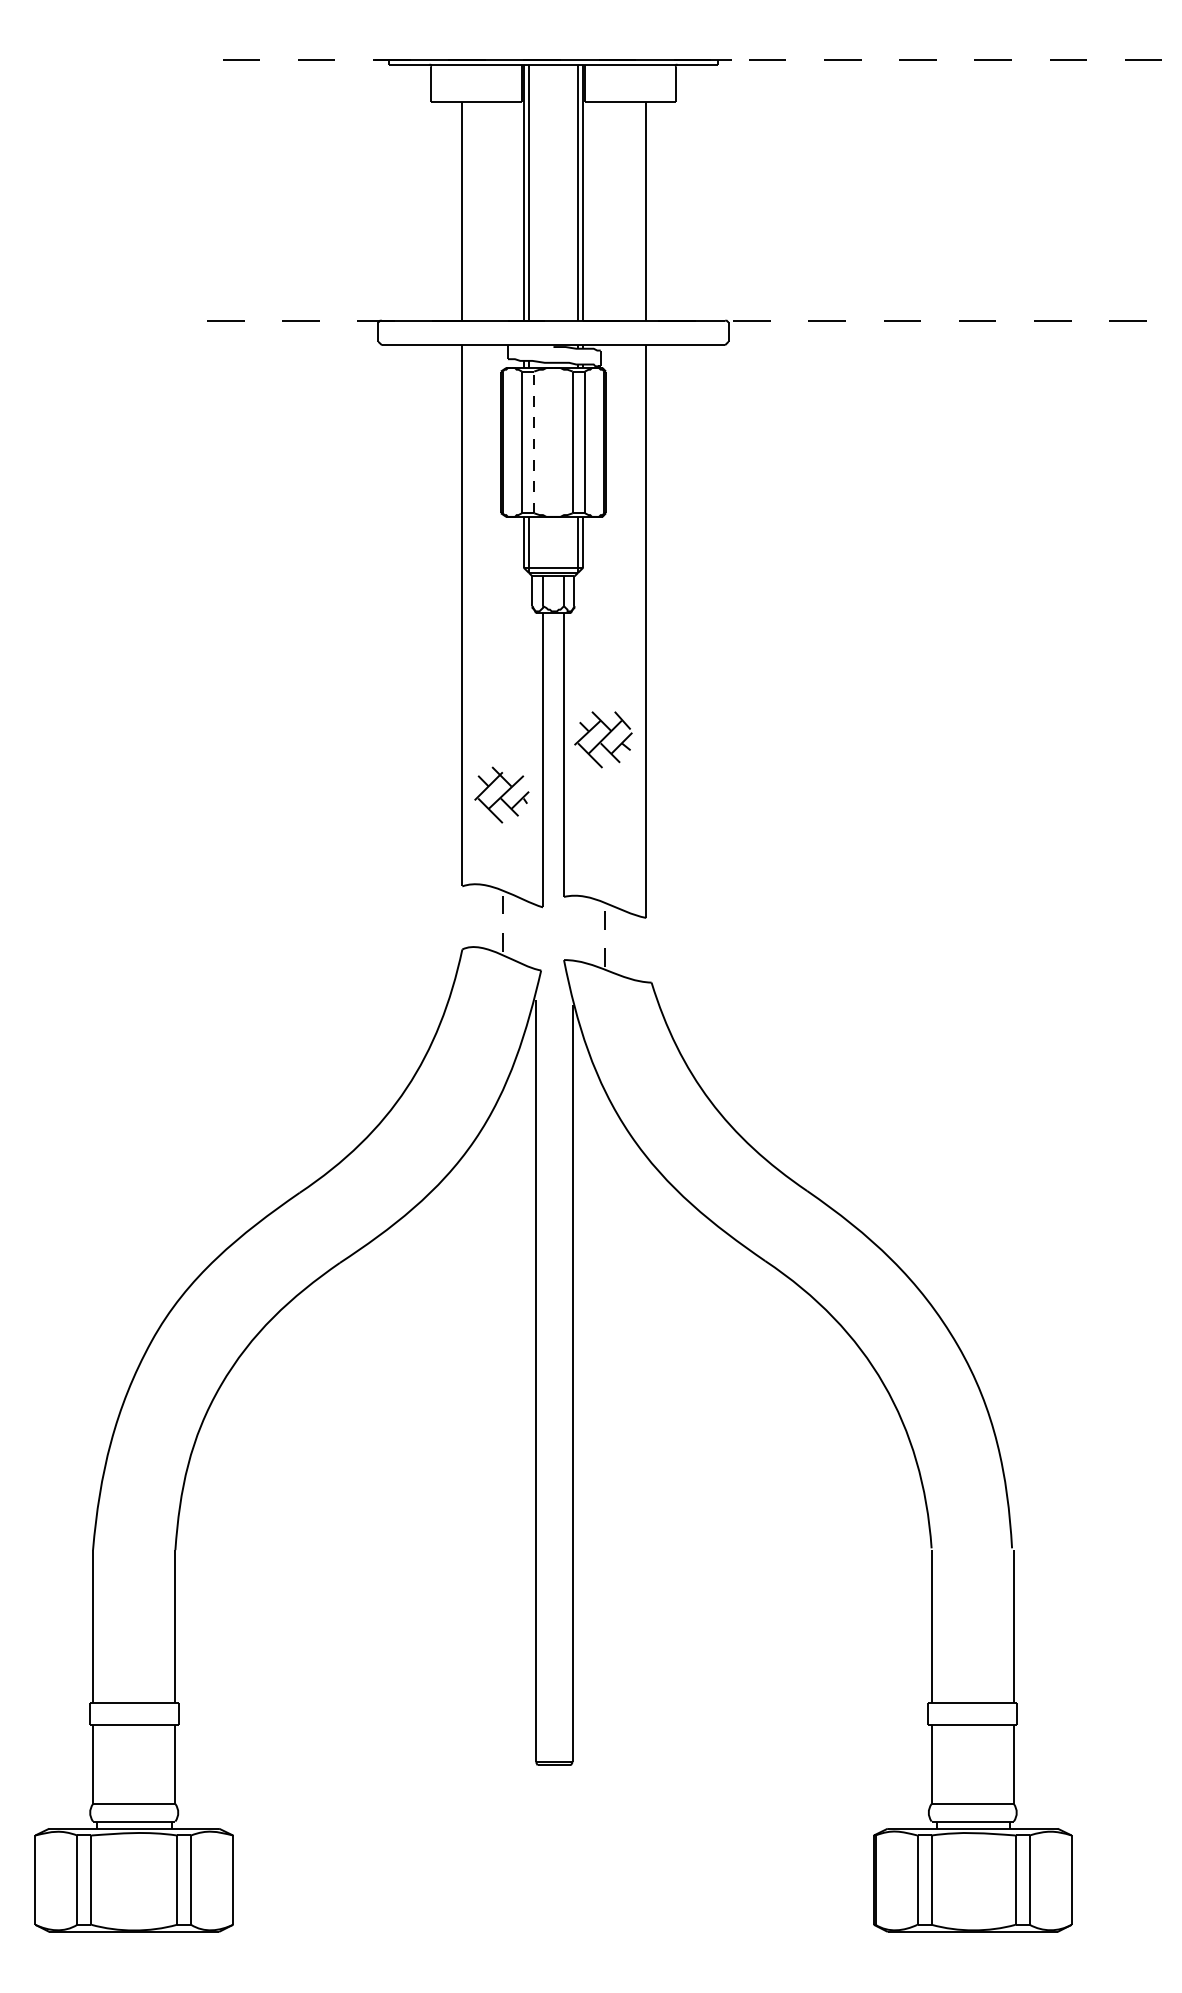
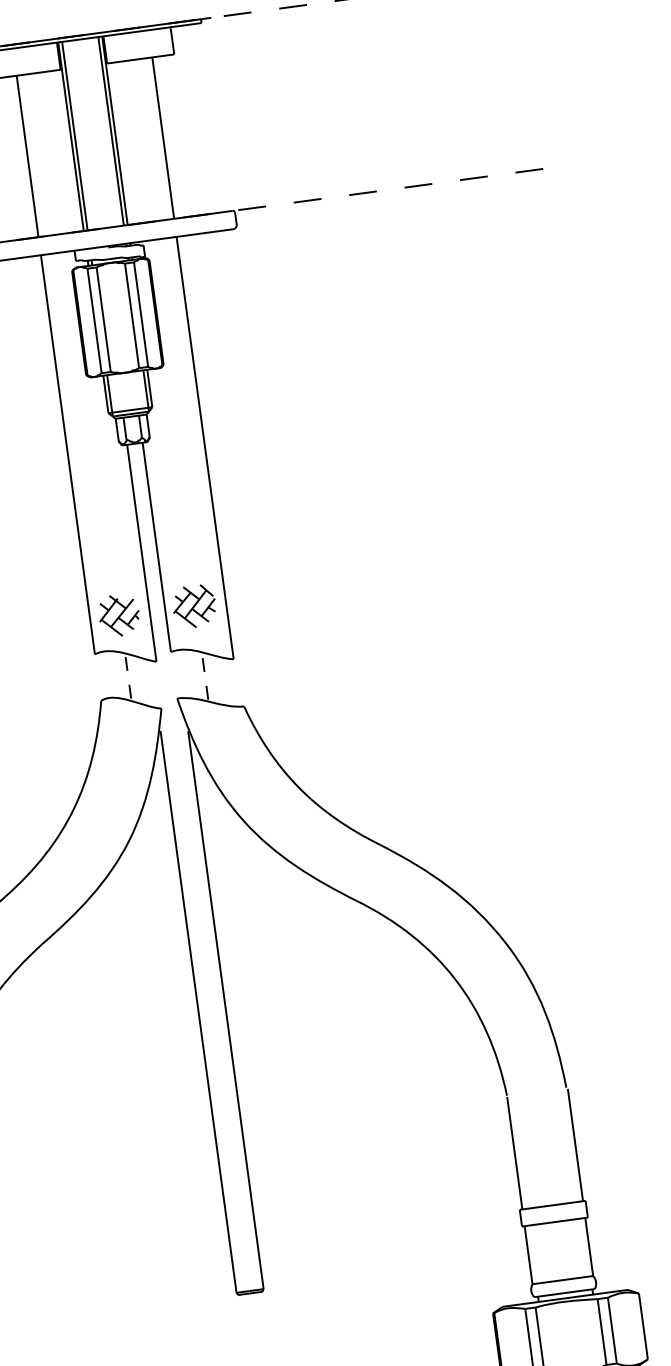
line: (534, 442) -> (103, 319), dashed -> solid
part: (603, 739) -> (194, 606), moved
part: (501, 794) -> (119, 615), moved

